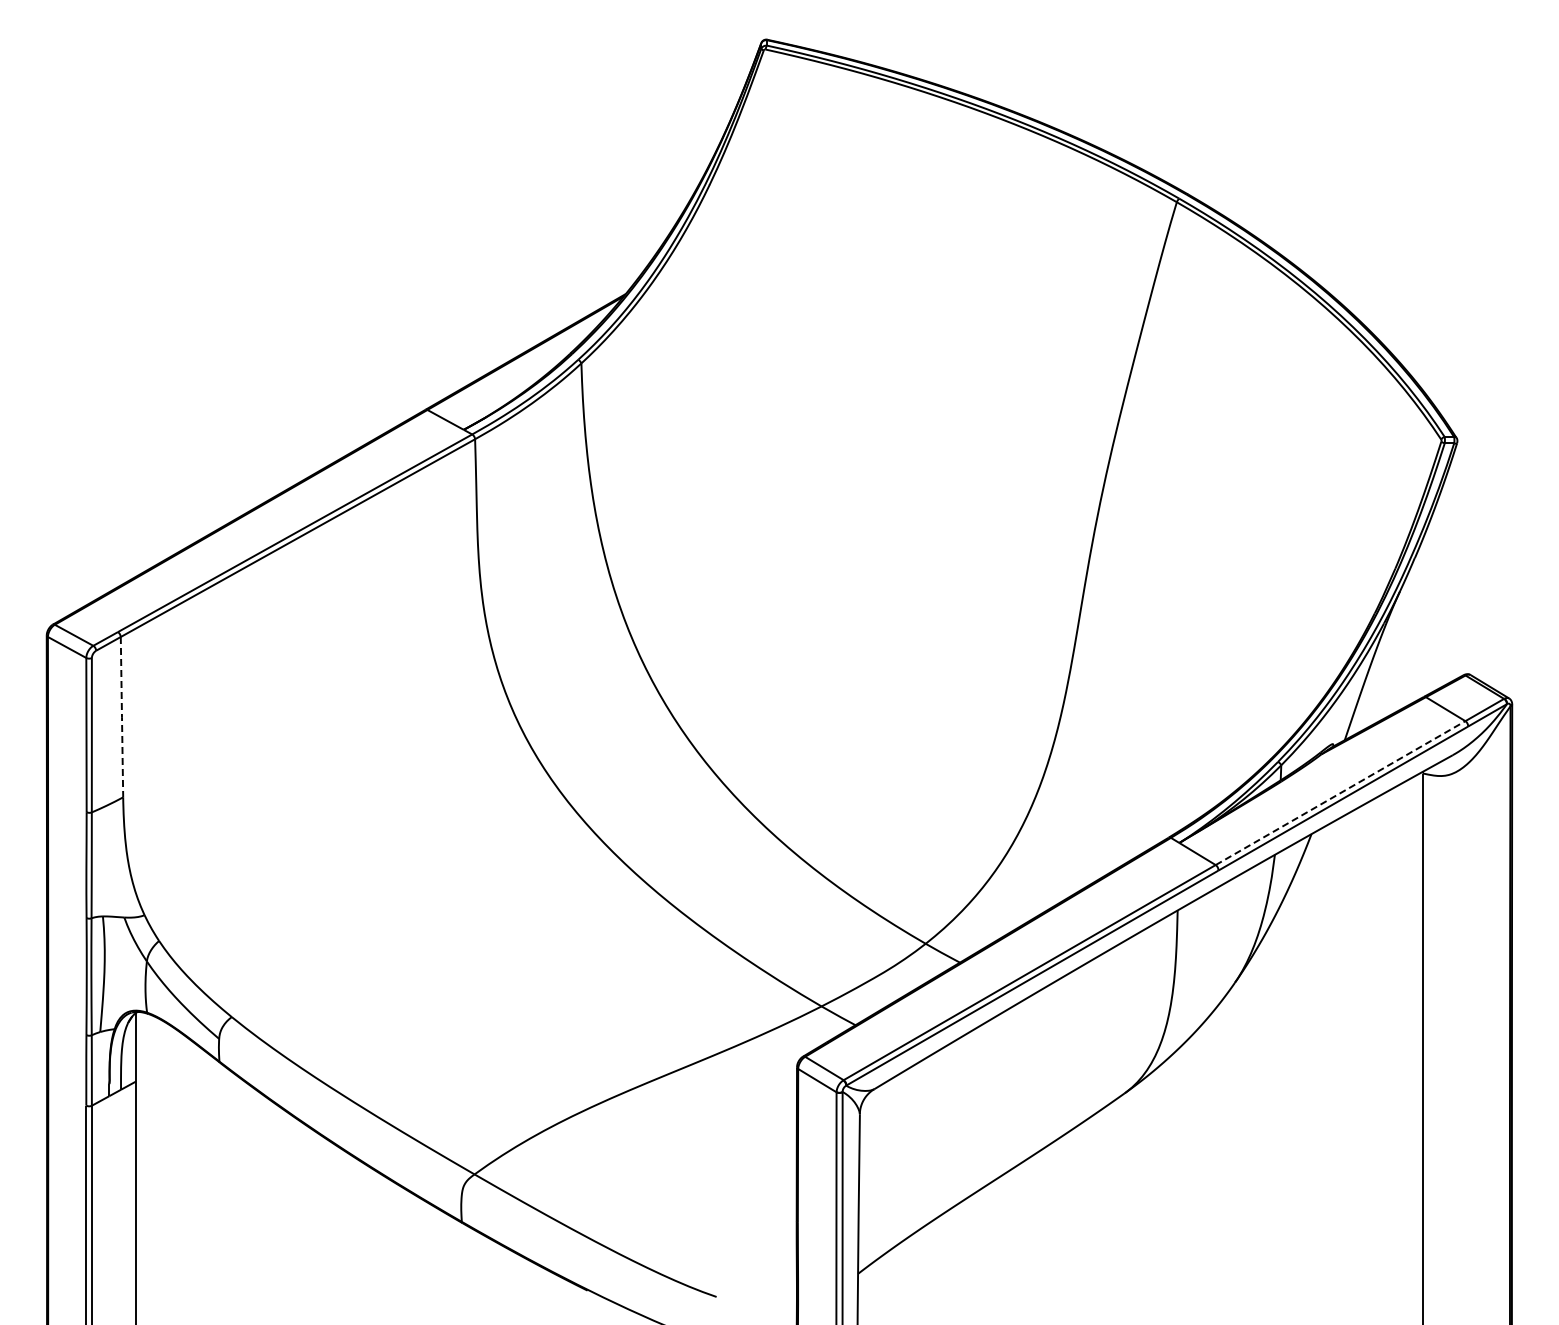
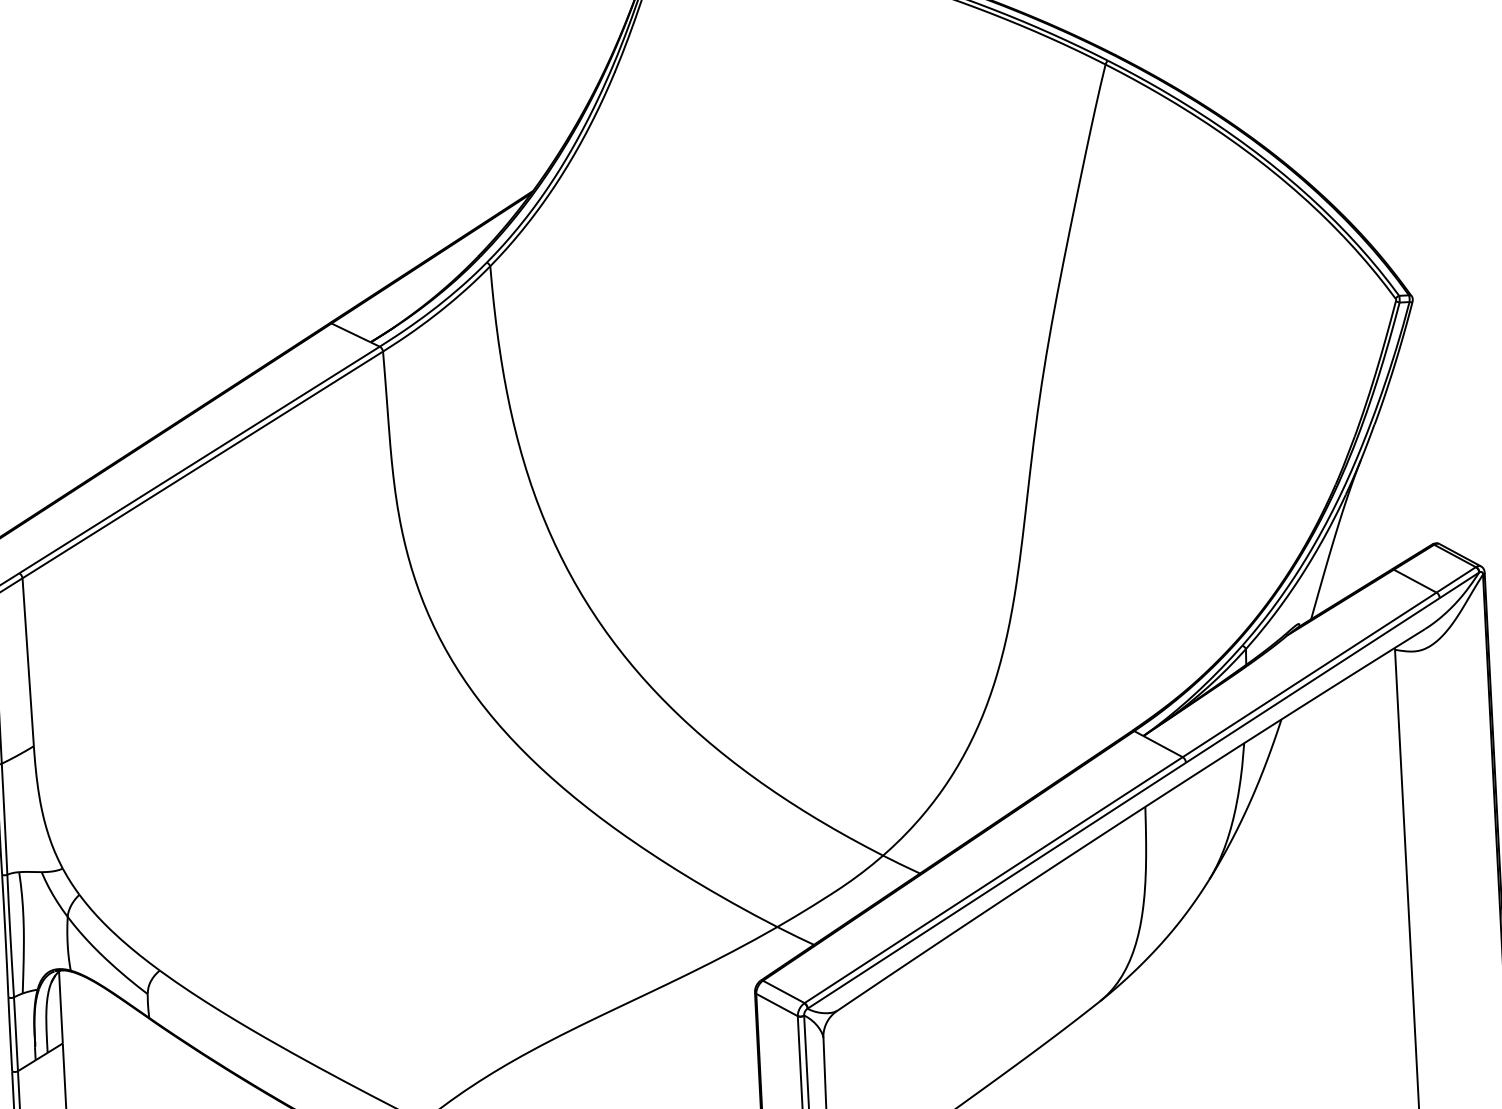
line: (121, 717) -> (27, 662), dashed -> solid
line: (1340, 792) -> (1309, 674), dashed -> solid

